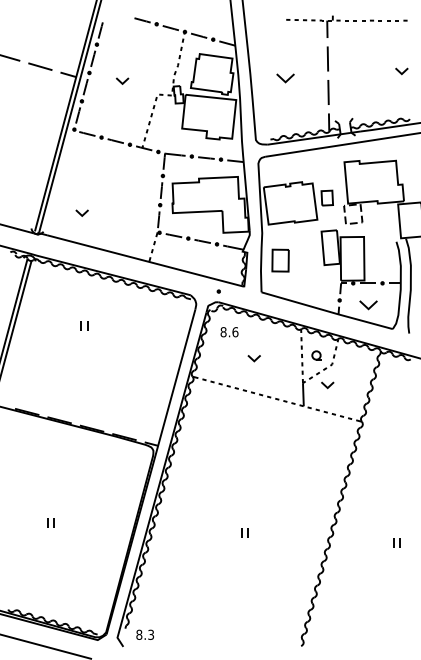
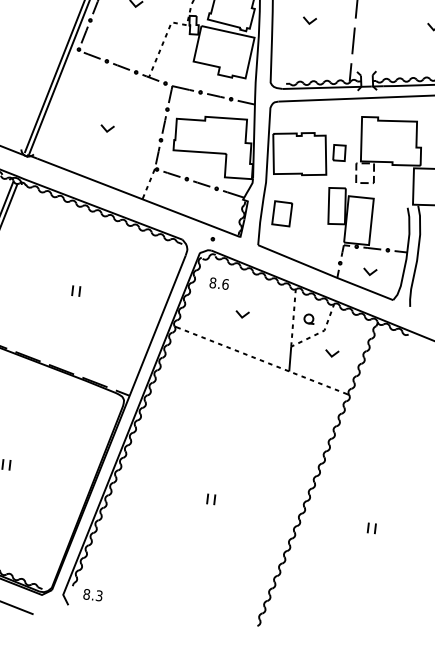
part: (285, 78) -> (309, 20), size x0.71
part: (81, 212) -> (106, 127), moved
part: (367, 305) -> (369, 272), size x0.71
part: (84, 325) -> (76, 290), moved
part: (327, 385) -> (331, 353), moved

